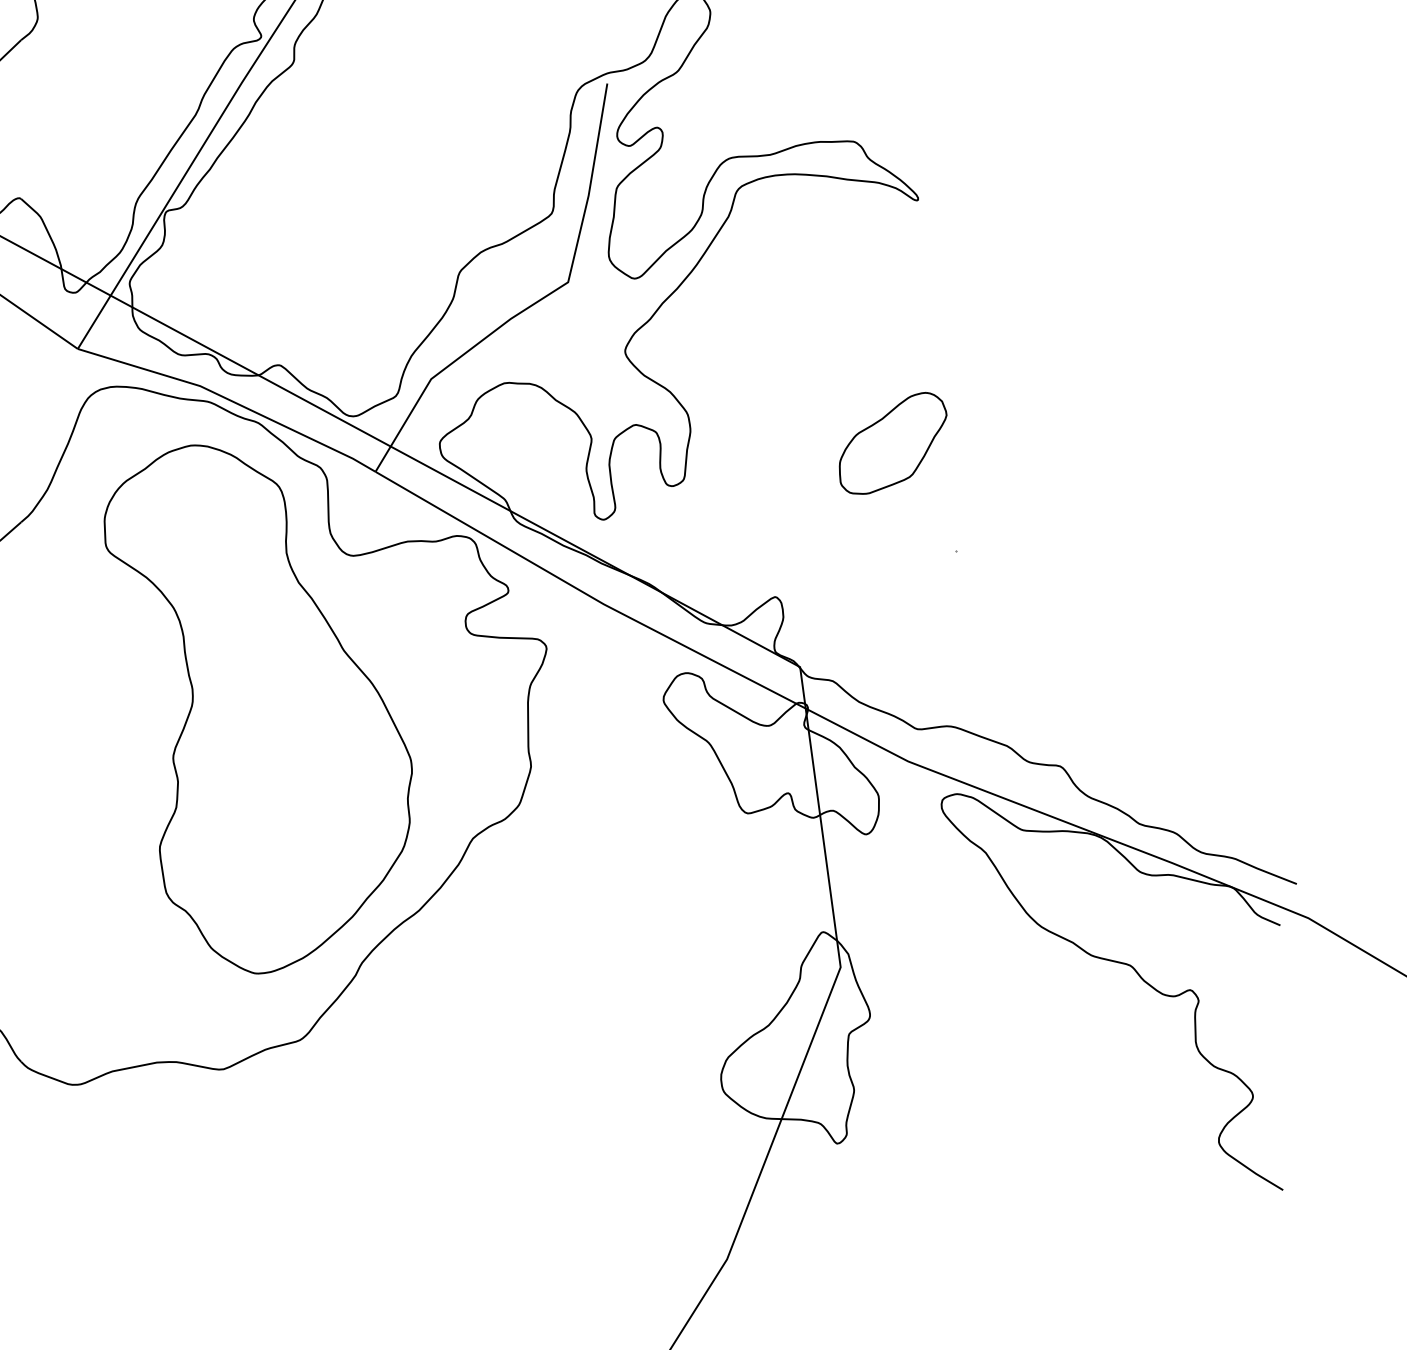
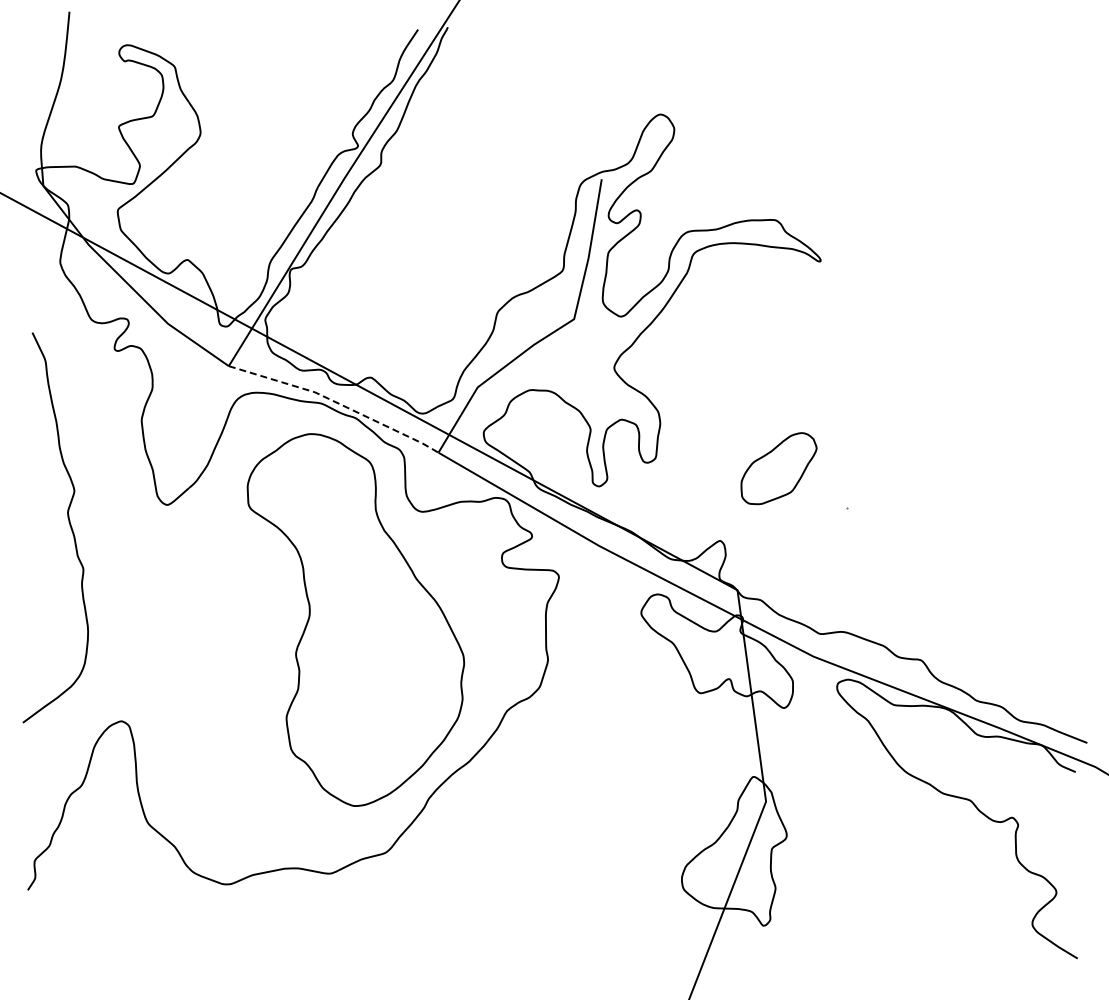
line: (230, 400) -> (336, 402), solid -> dashed
part: (892, 443) -> (778, 468), moved

